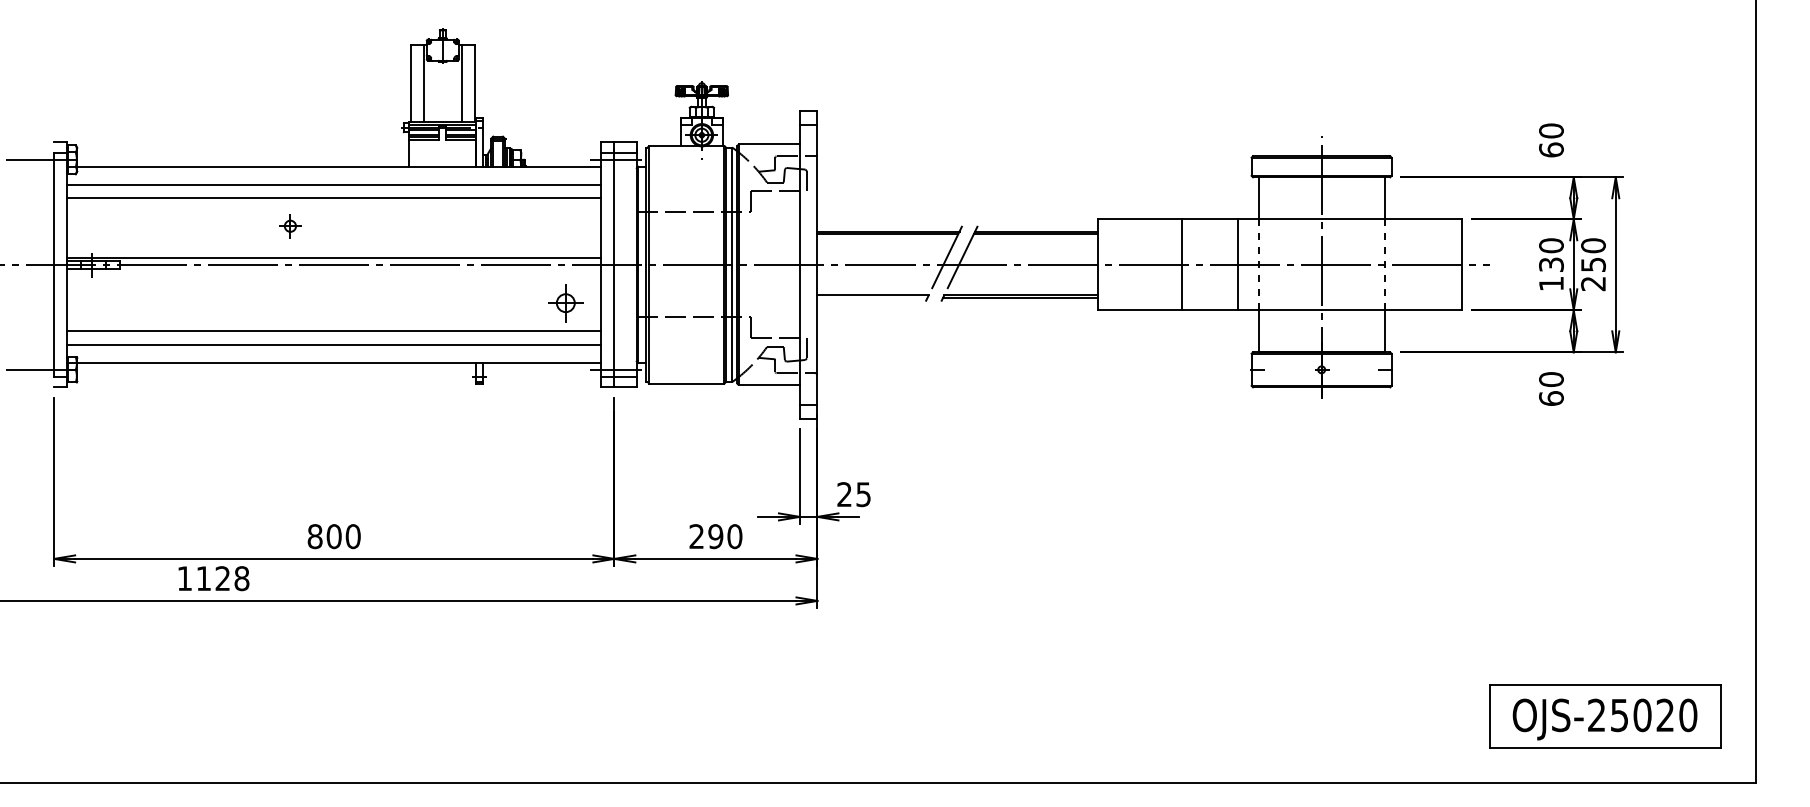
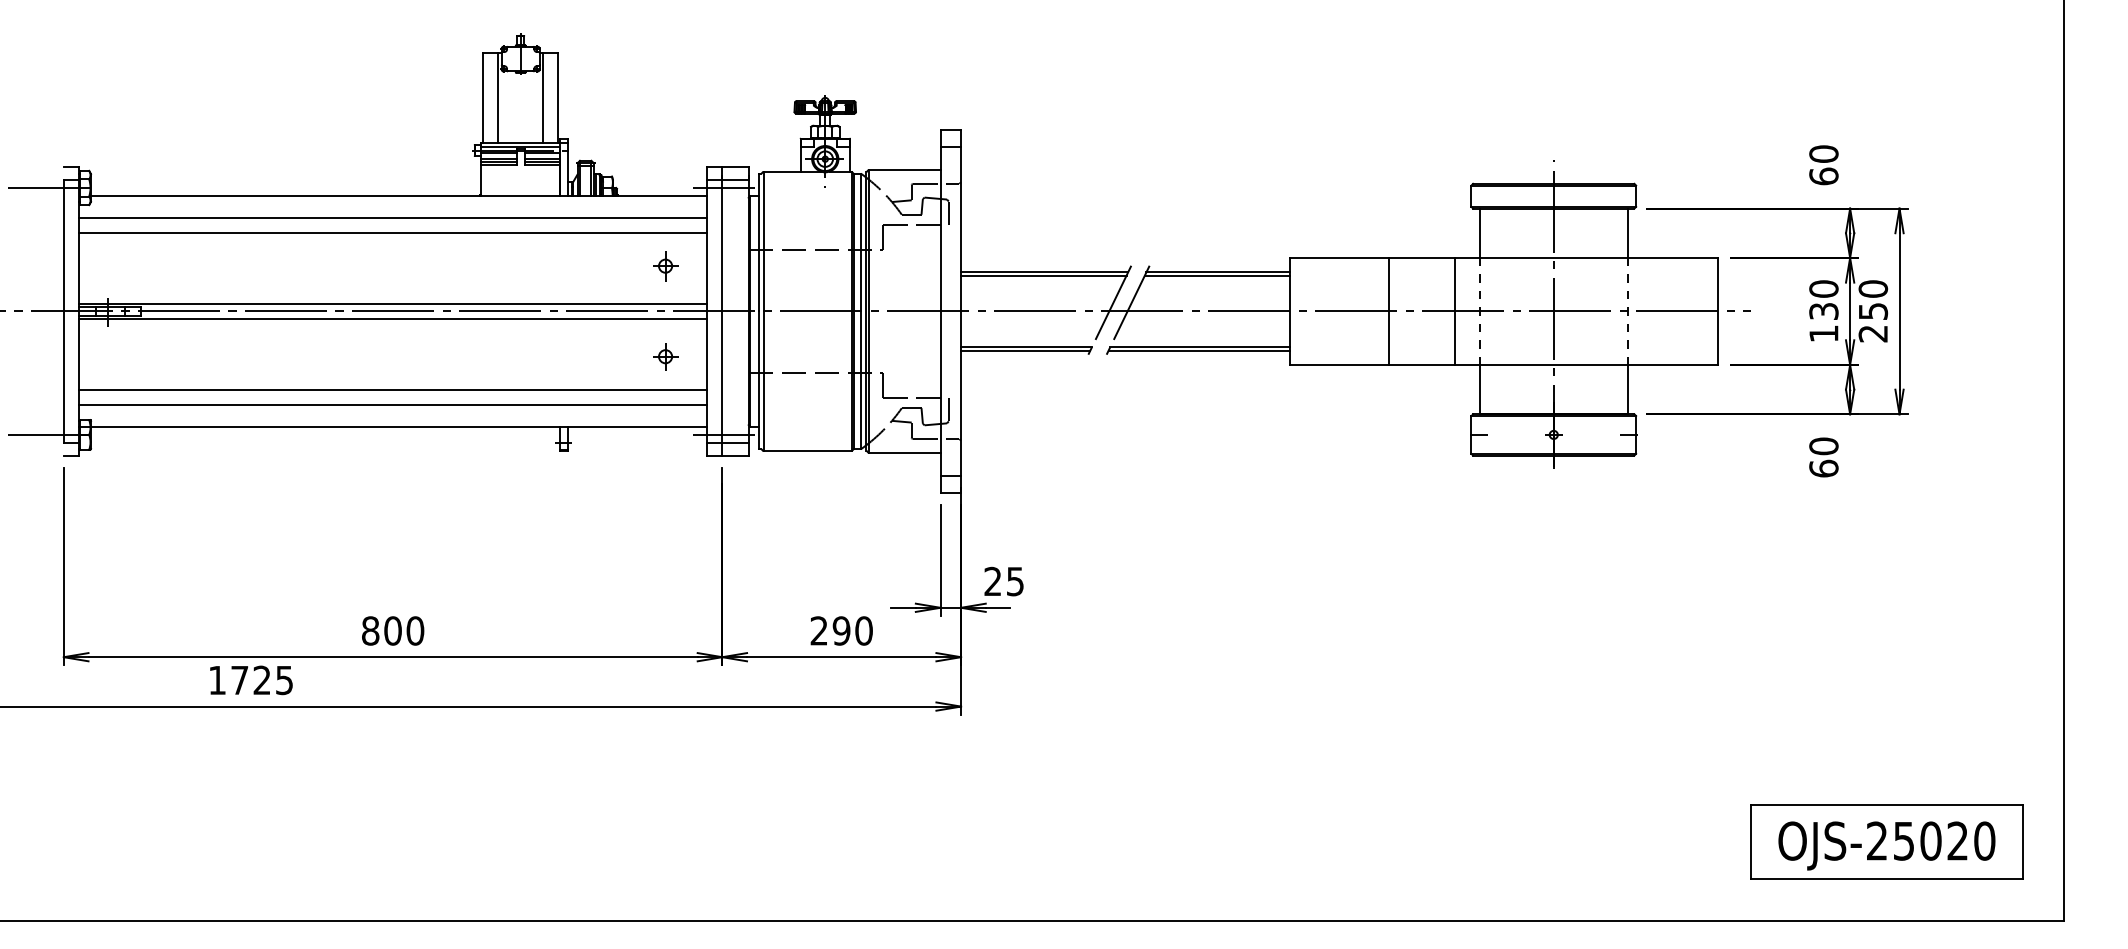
part: (290, 226) -> (665, 266), moved
line: (333, 271) -> (392, 319), added
line: (872, 298) -> (1025, 350), added
part: (565, 303) -> (665, 356), size x0.62
text: (223, 578) -> (262, 680), 1128 -> 1725

